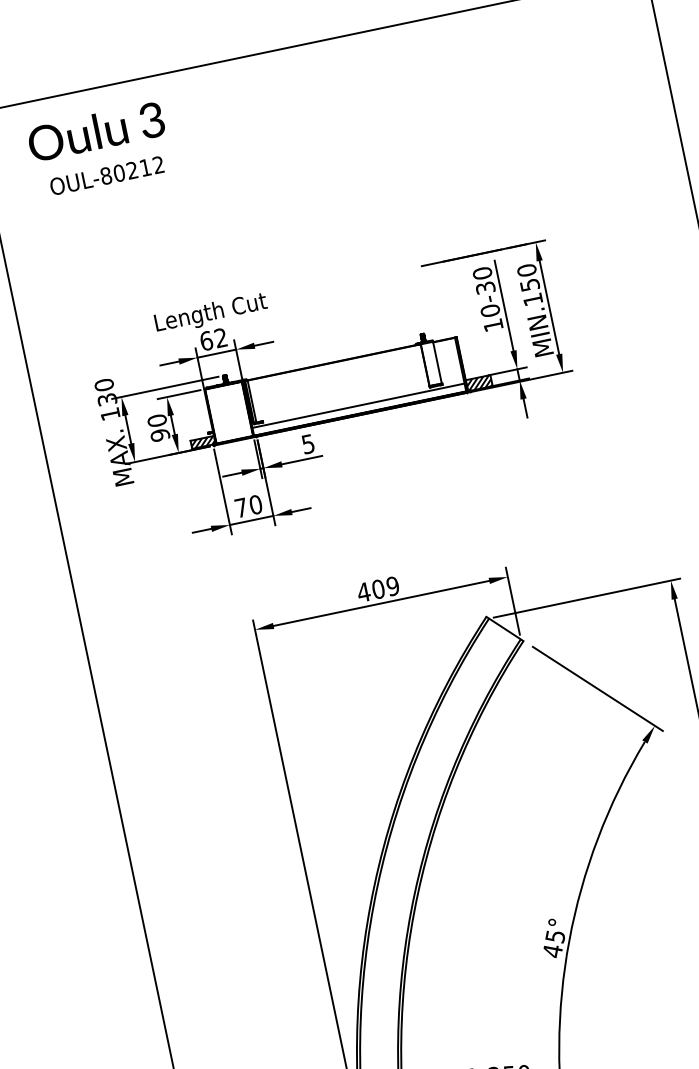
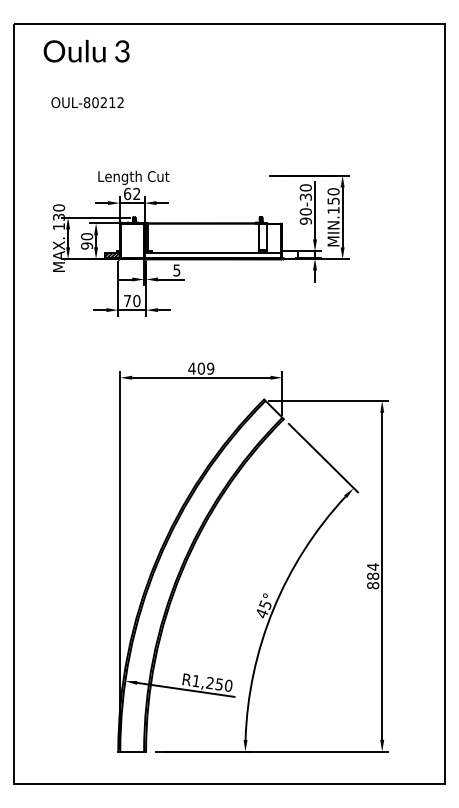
text: (106, 175) -> (87, 102), moved
text: (492, 324) -> (305, 220), 10-30 -> 90-30
hatch: (478, 382) -> (289, 254), removed

